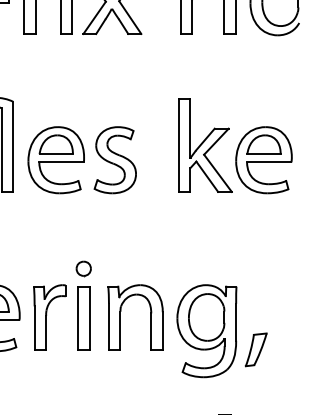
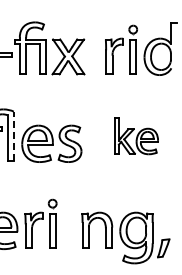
part: (235, 145) -> (136, 135), size x0.7
line: (12, 146) -> (13, 136), solid -> dashed
part: (186, 330) -> (125, 237), moved

